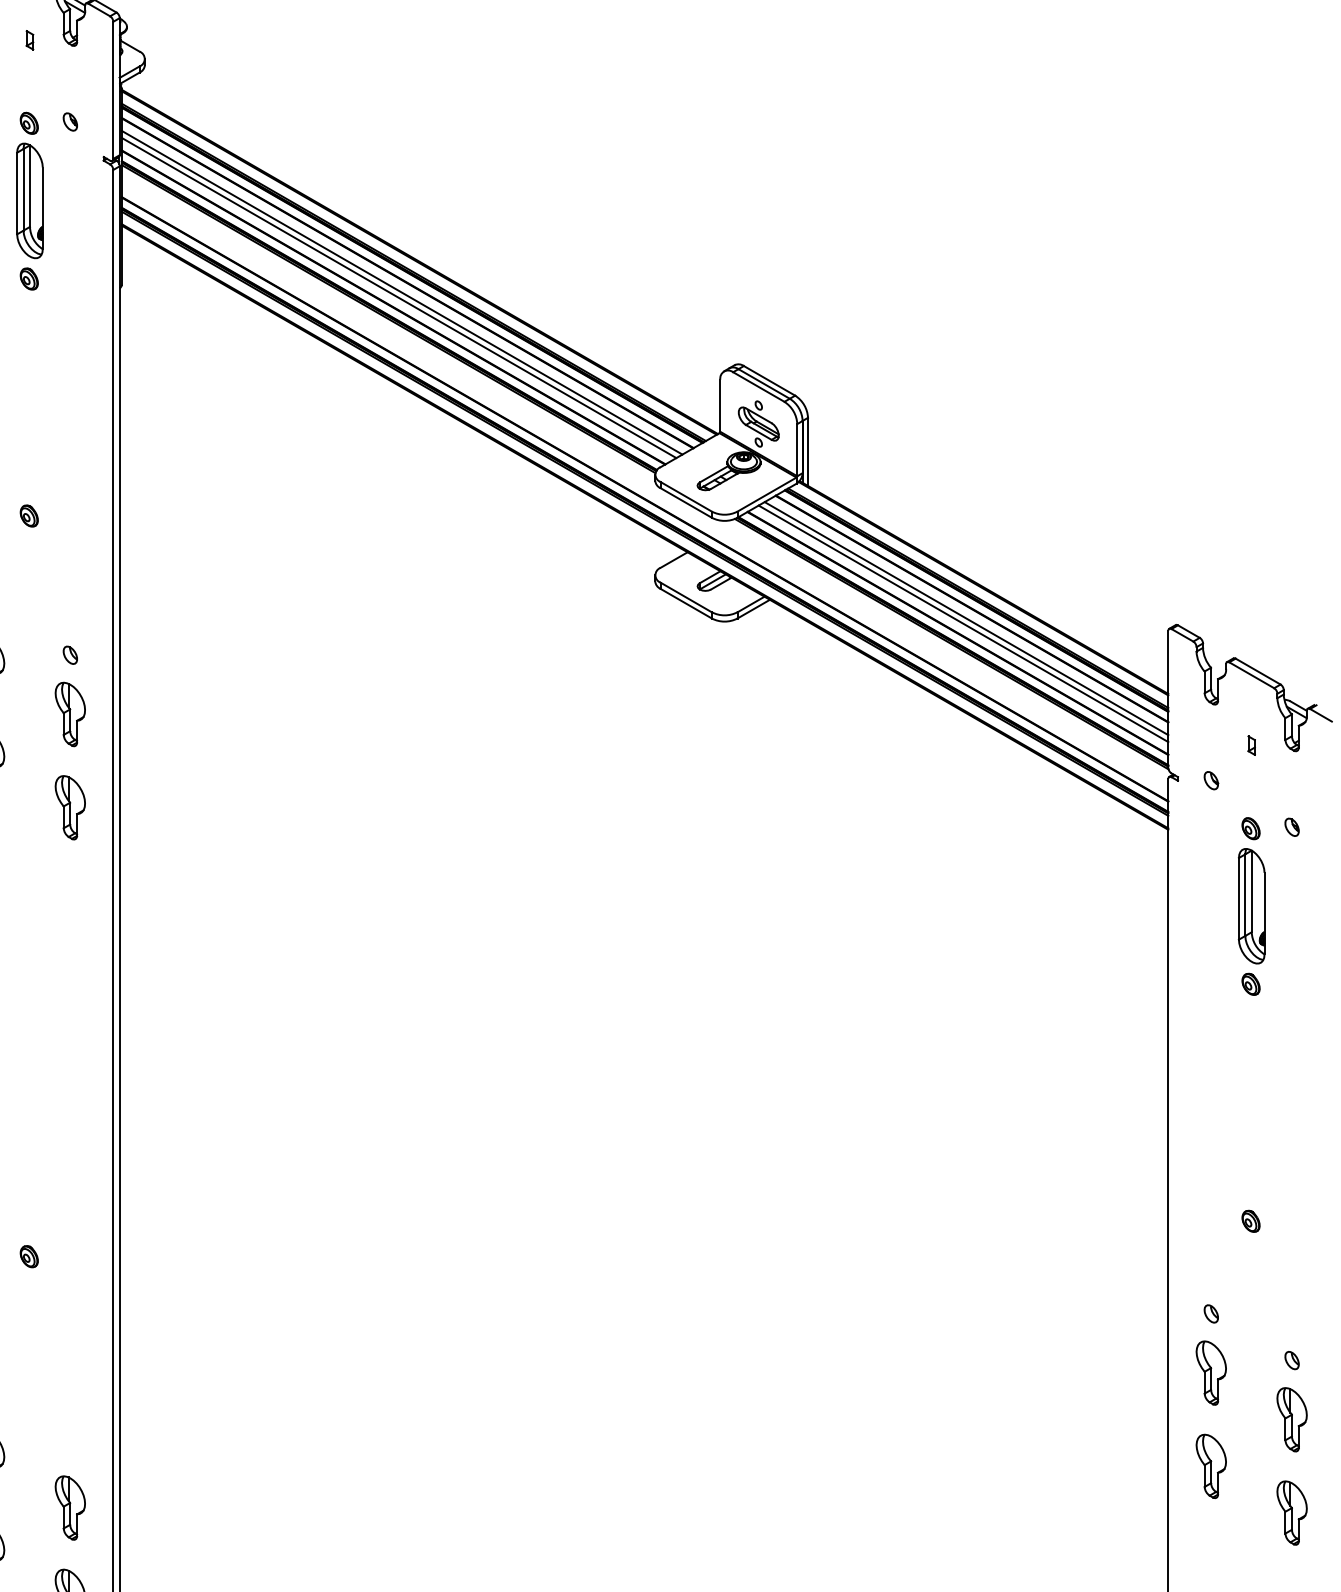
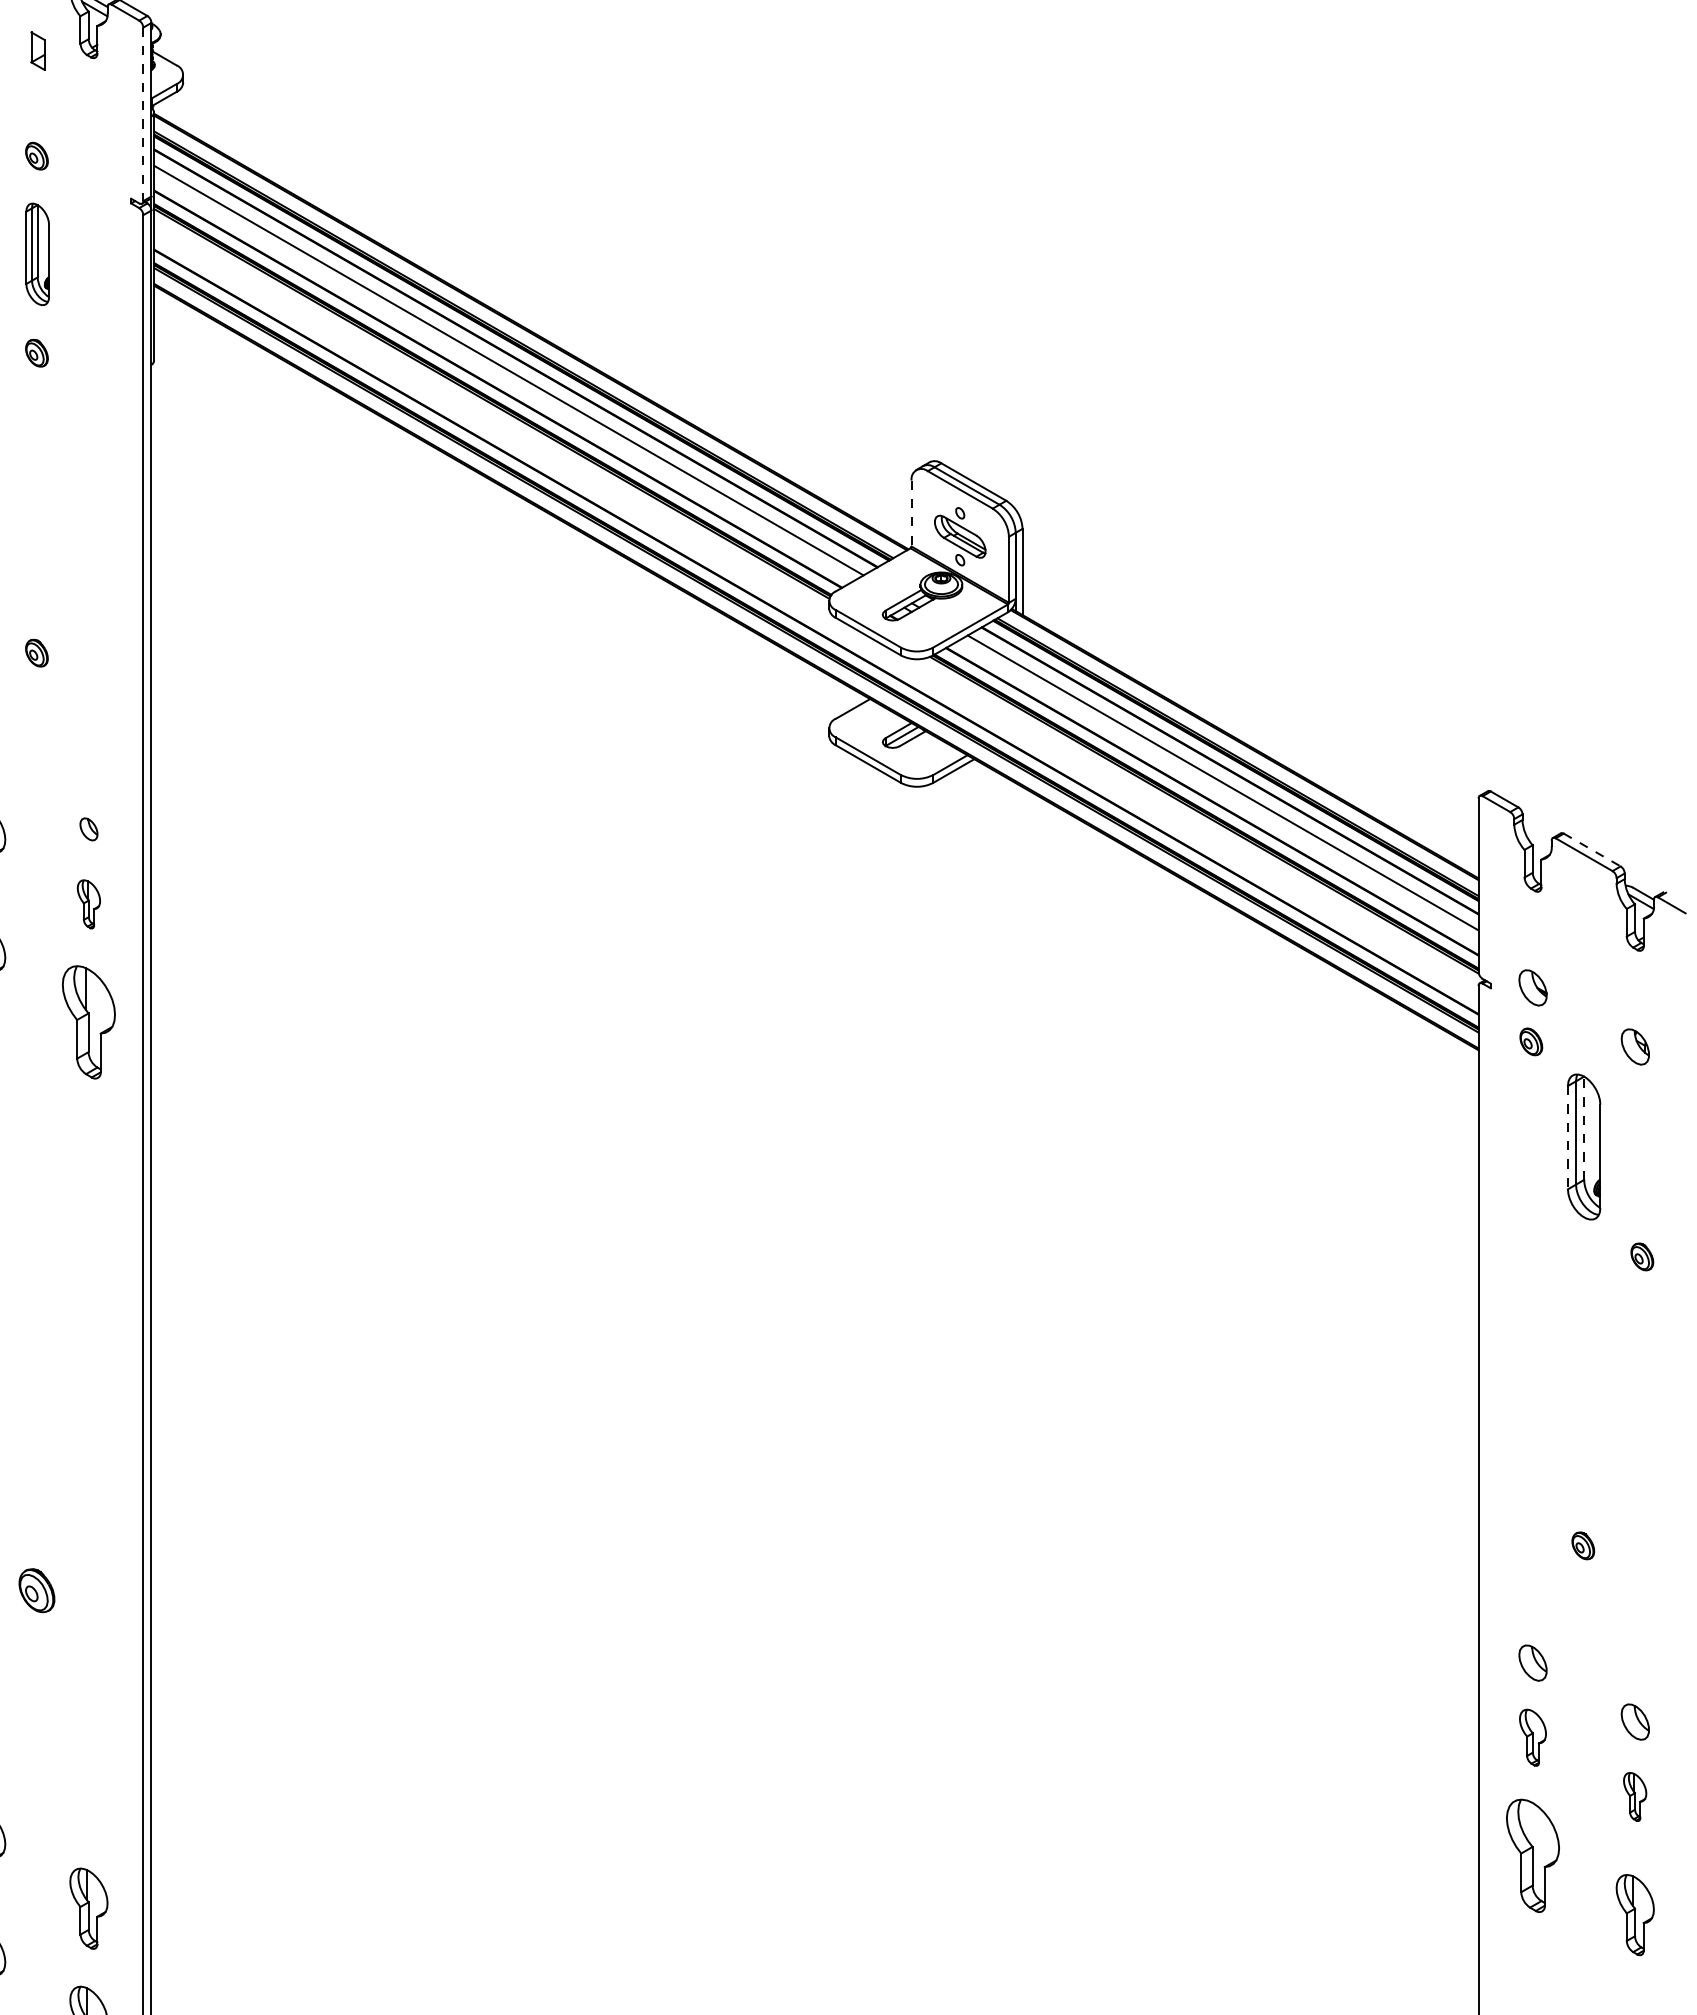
part: (29, 39) -> (37, 50), size x1.6
line: (113, 90) -> (143, 114), solid -> dashed
part: (70, 122) -> (88, 154), removed
part: (29, 201) -> (37, 254), size x0.7
line: (398, 297) -> (504, 376), removed
line: (720, 406) -> (911, 514), solid -> dashed
line: (963, 623) -> (1219, 789), removed
line: (1258, 671) -> (1592, 850), solid -> dashed
part: (70, 714) -> (88, 904), size x0.6
part: (1252, 745) -> (1584, 943), removed
part: (1210, 780) -> (1532, 988), size x1.6
part: (70, 807) -> (88, 1022), size x1.4
part: (1291, 827) -> (1634, 1047), size x1.6
part: (1251, 828) -> (1531, 1041), moved
line: (1252, 891) -> (1584, 1128), solid -> dashed
line: (1238, 898) -> (1567, 1137), solid -> dashed
part: (1251, 984) -> (1642, 1256), moved
part: (28, 1256) -> (36, 1590), size x1.6
part: (1210, 1313) -> (1532, 1662), size x1.6
part: (1291, 1360) -> (1634, 1721), size x1.6
part: (1210, 1372) -> (1532, 1737), size x0.7
part: (1291, 1419) -> (1634, 1796), size x0.6
part: (1210, 1466) -> (1532, 1856), size x1.4

